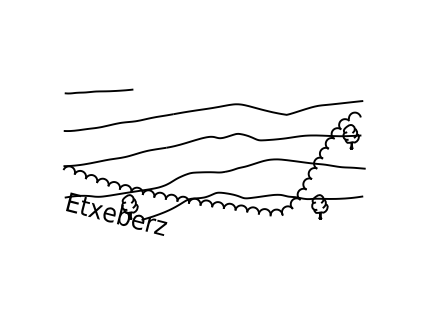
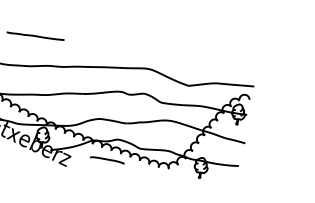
line: (209, 218) -> (107, 159), added

